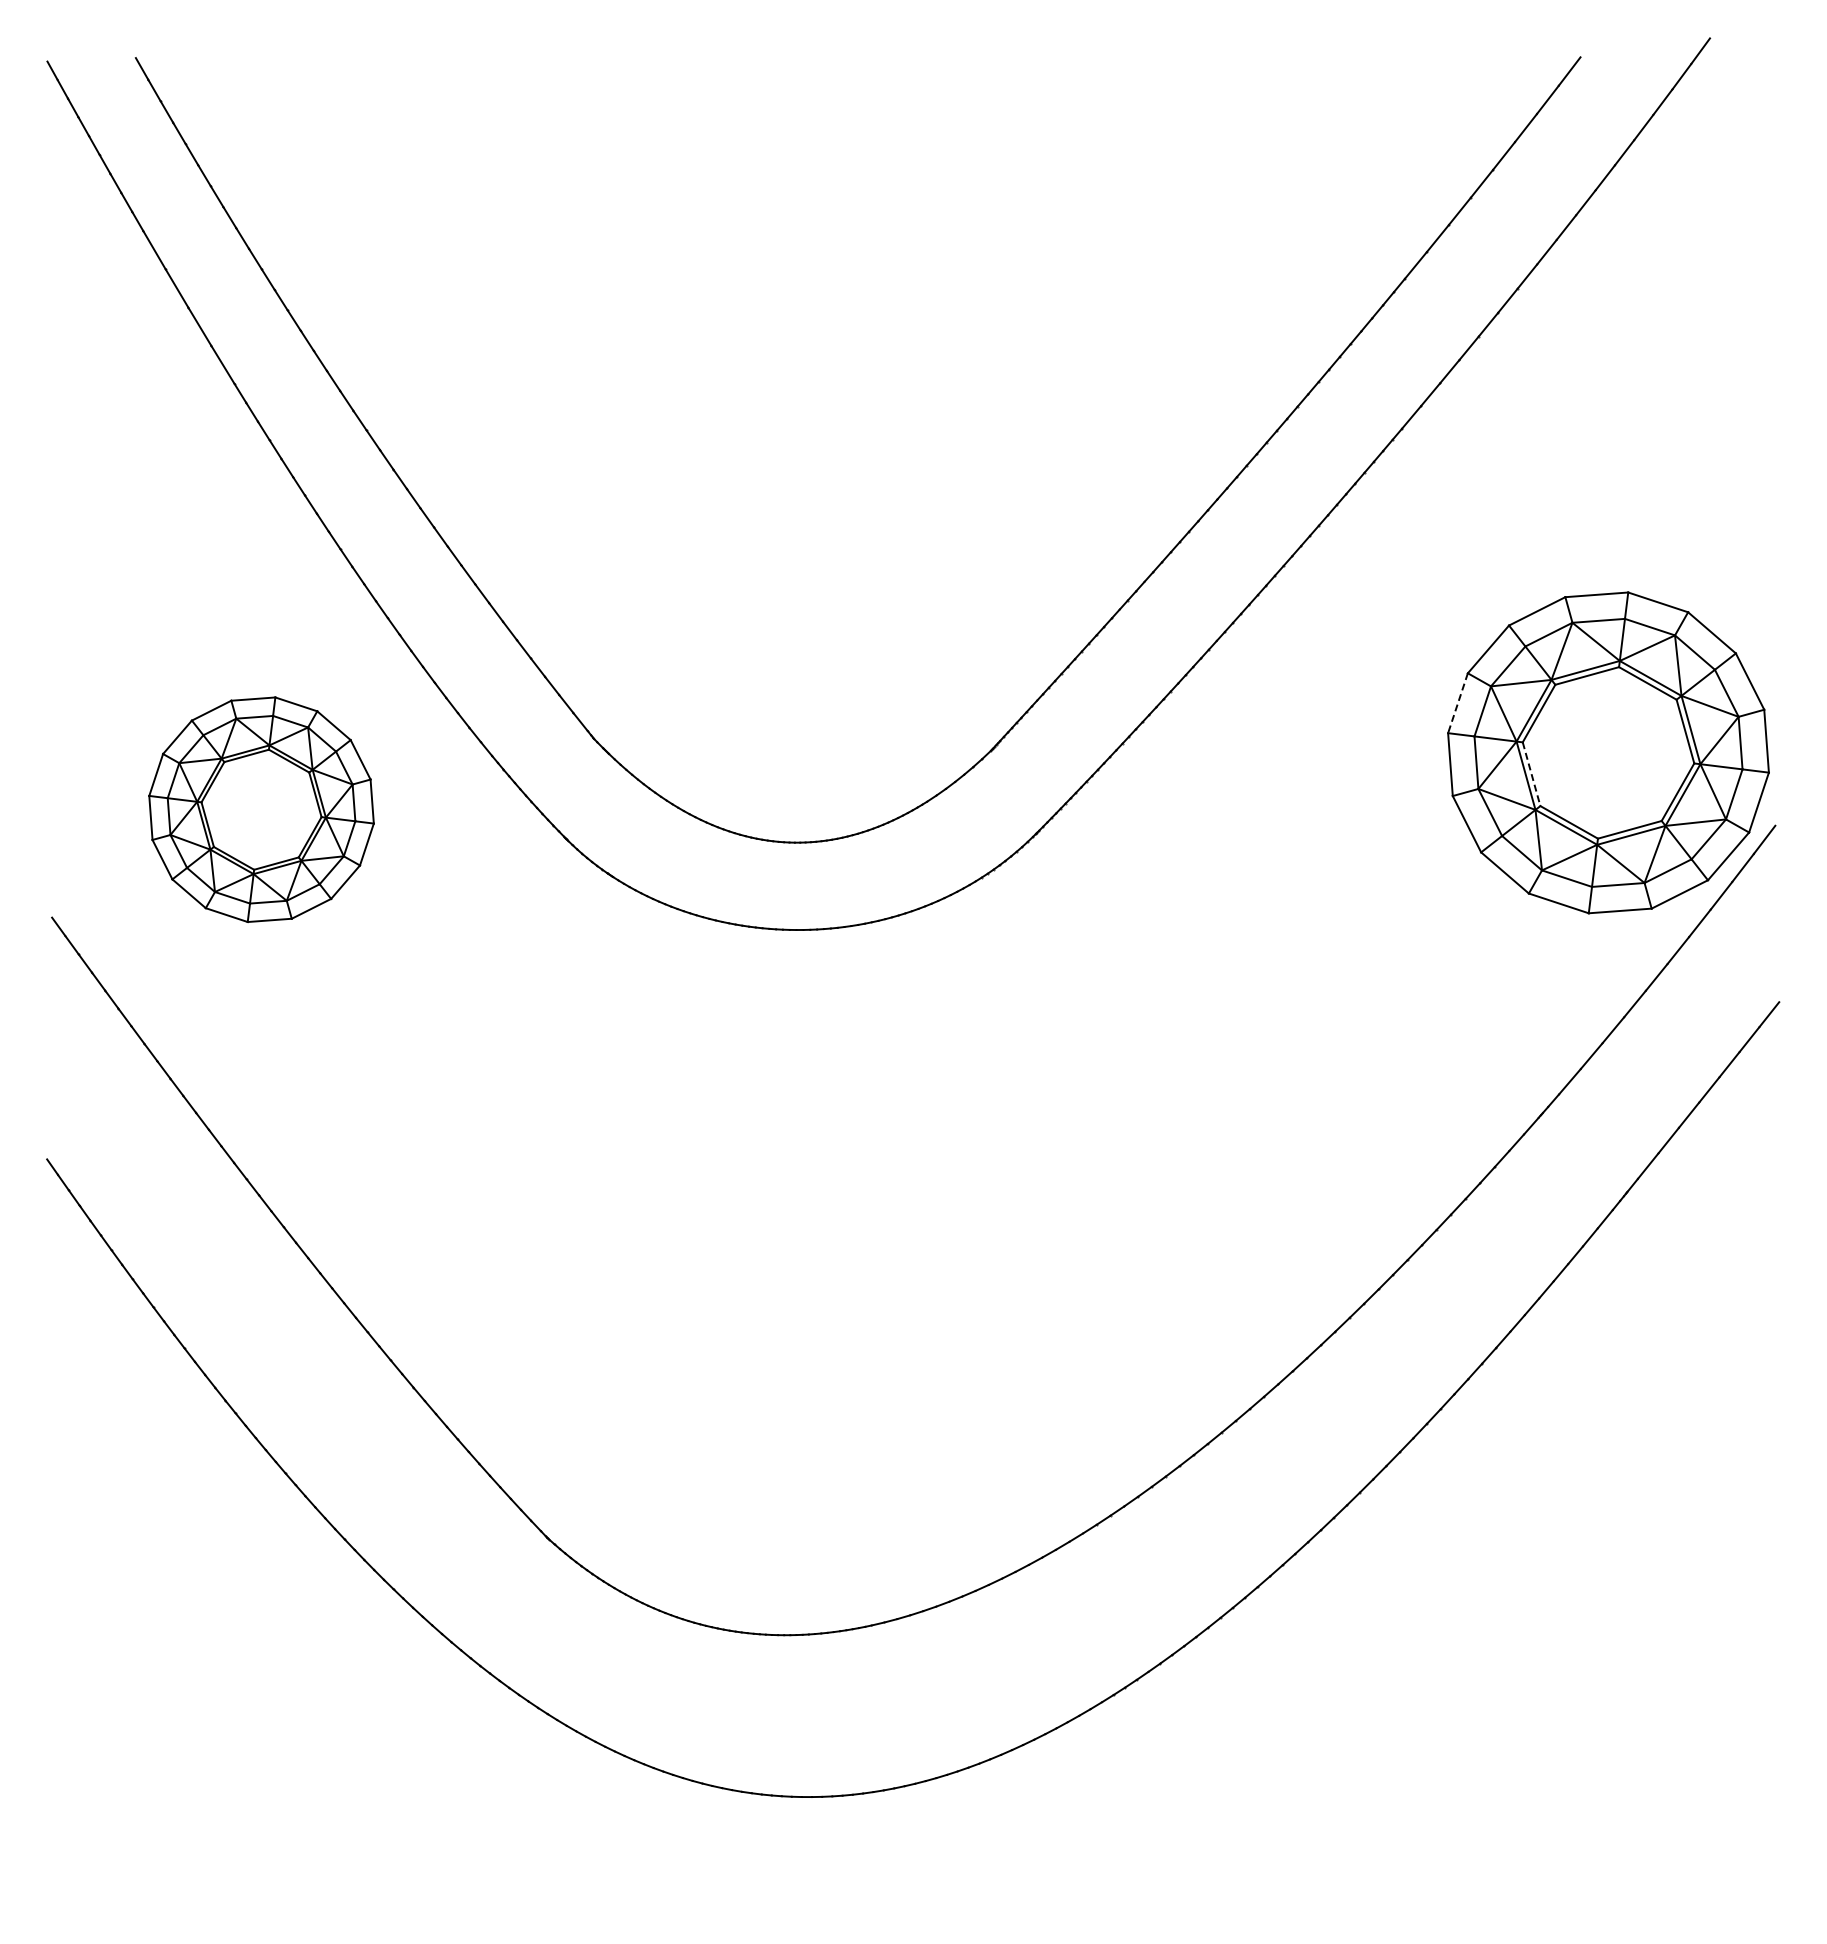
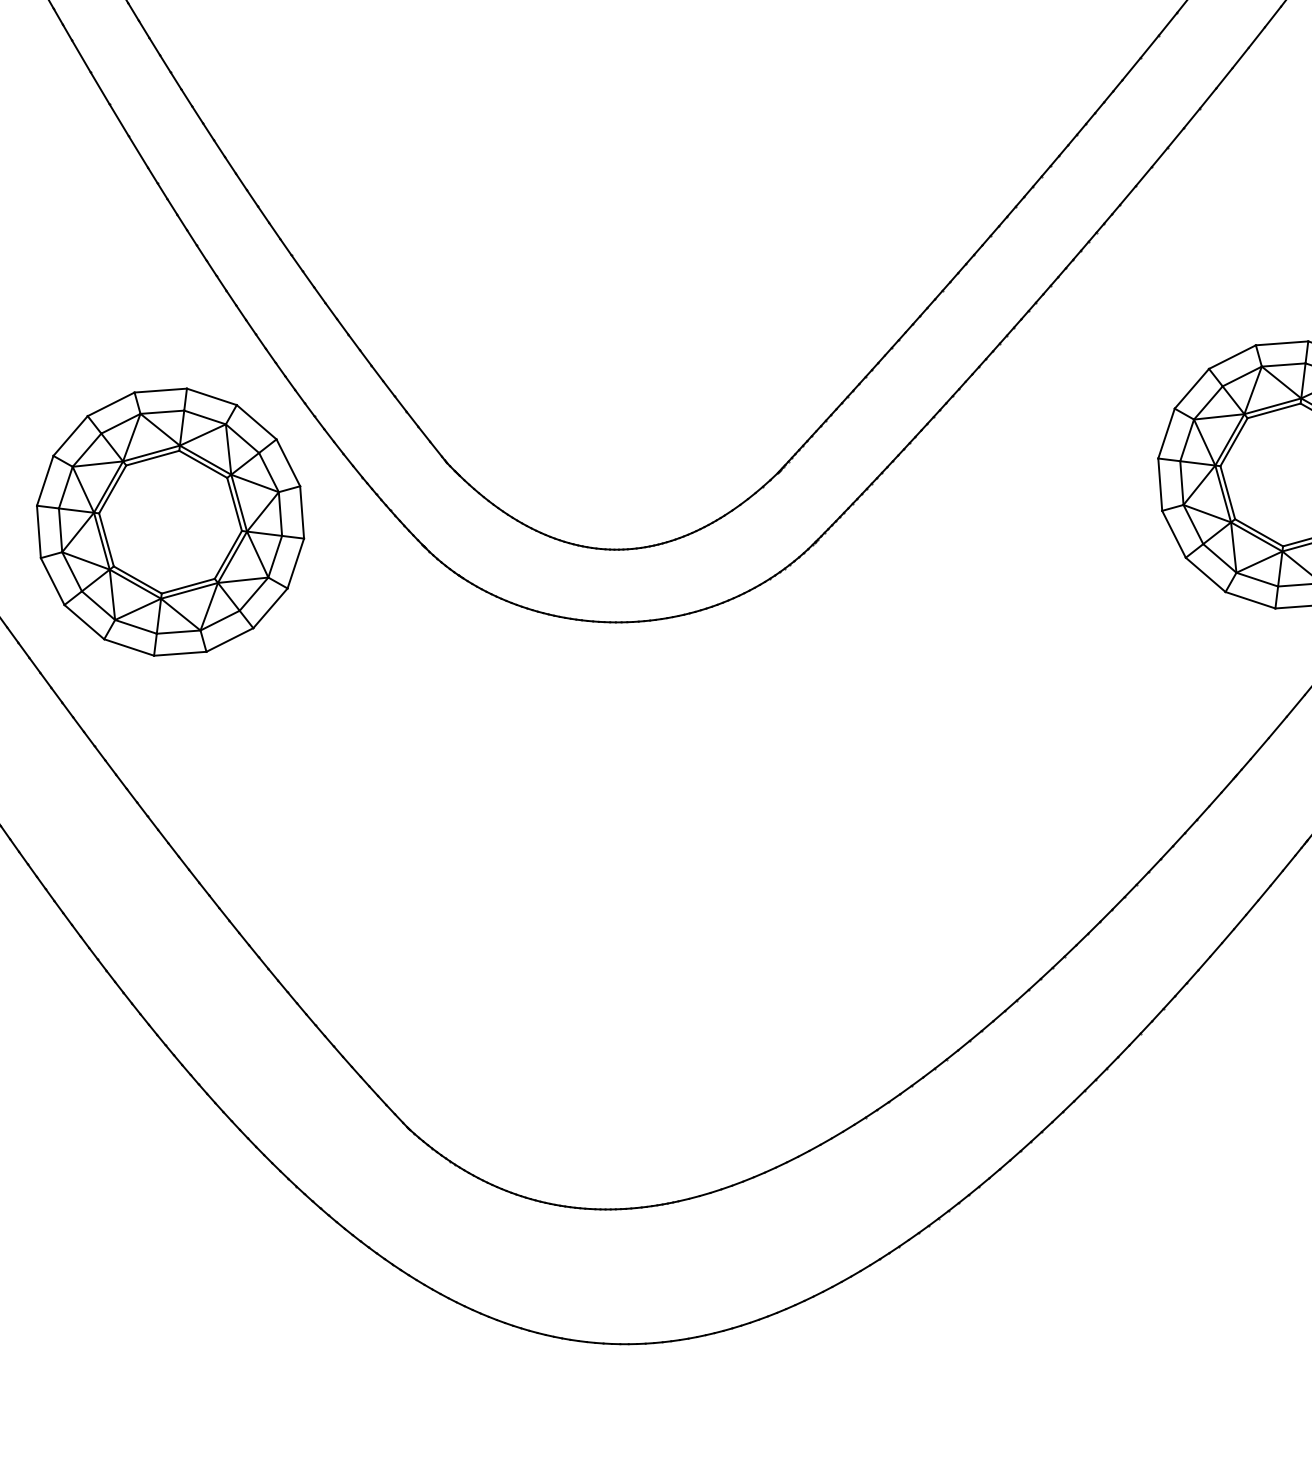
line: (1458, 703) -> (1166, 433), dashed -> solid
line: (1531, 774) -> (1227, 492), dashed -> solid
part: (261, 809) -> (170, 522), size x1.43

